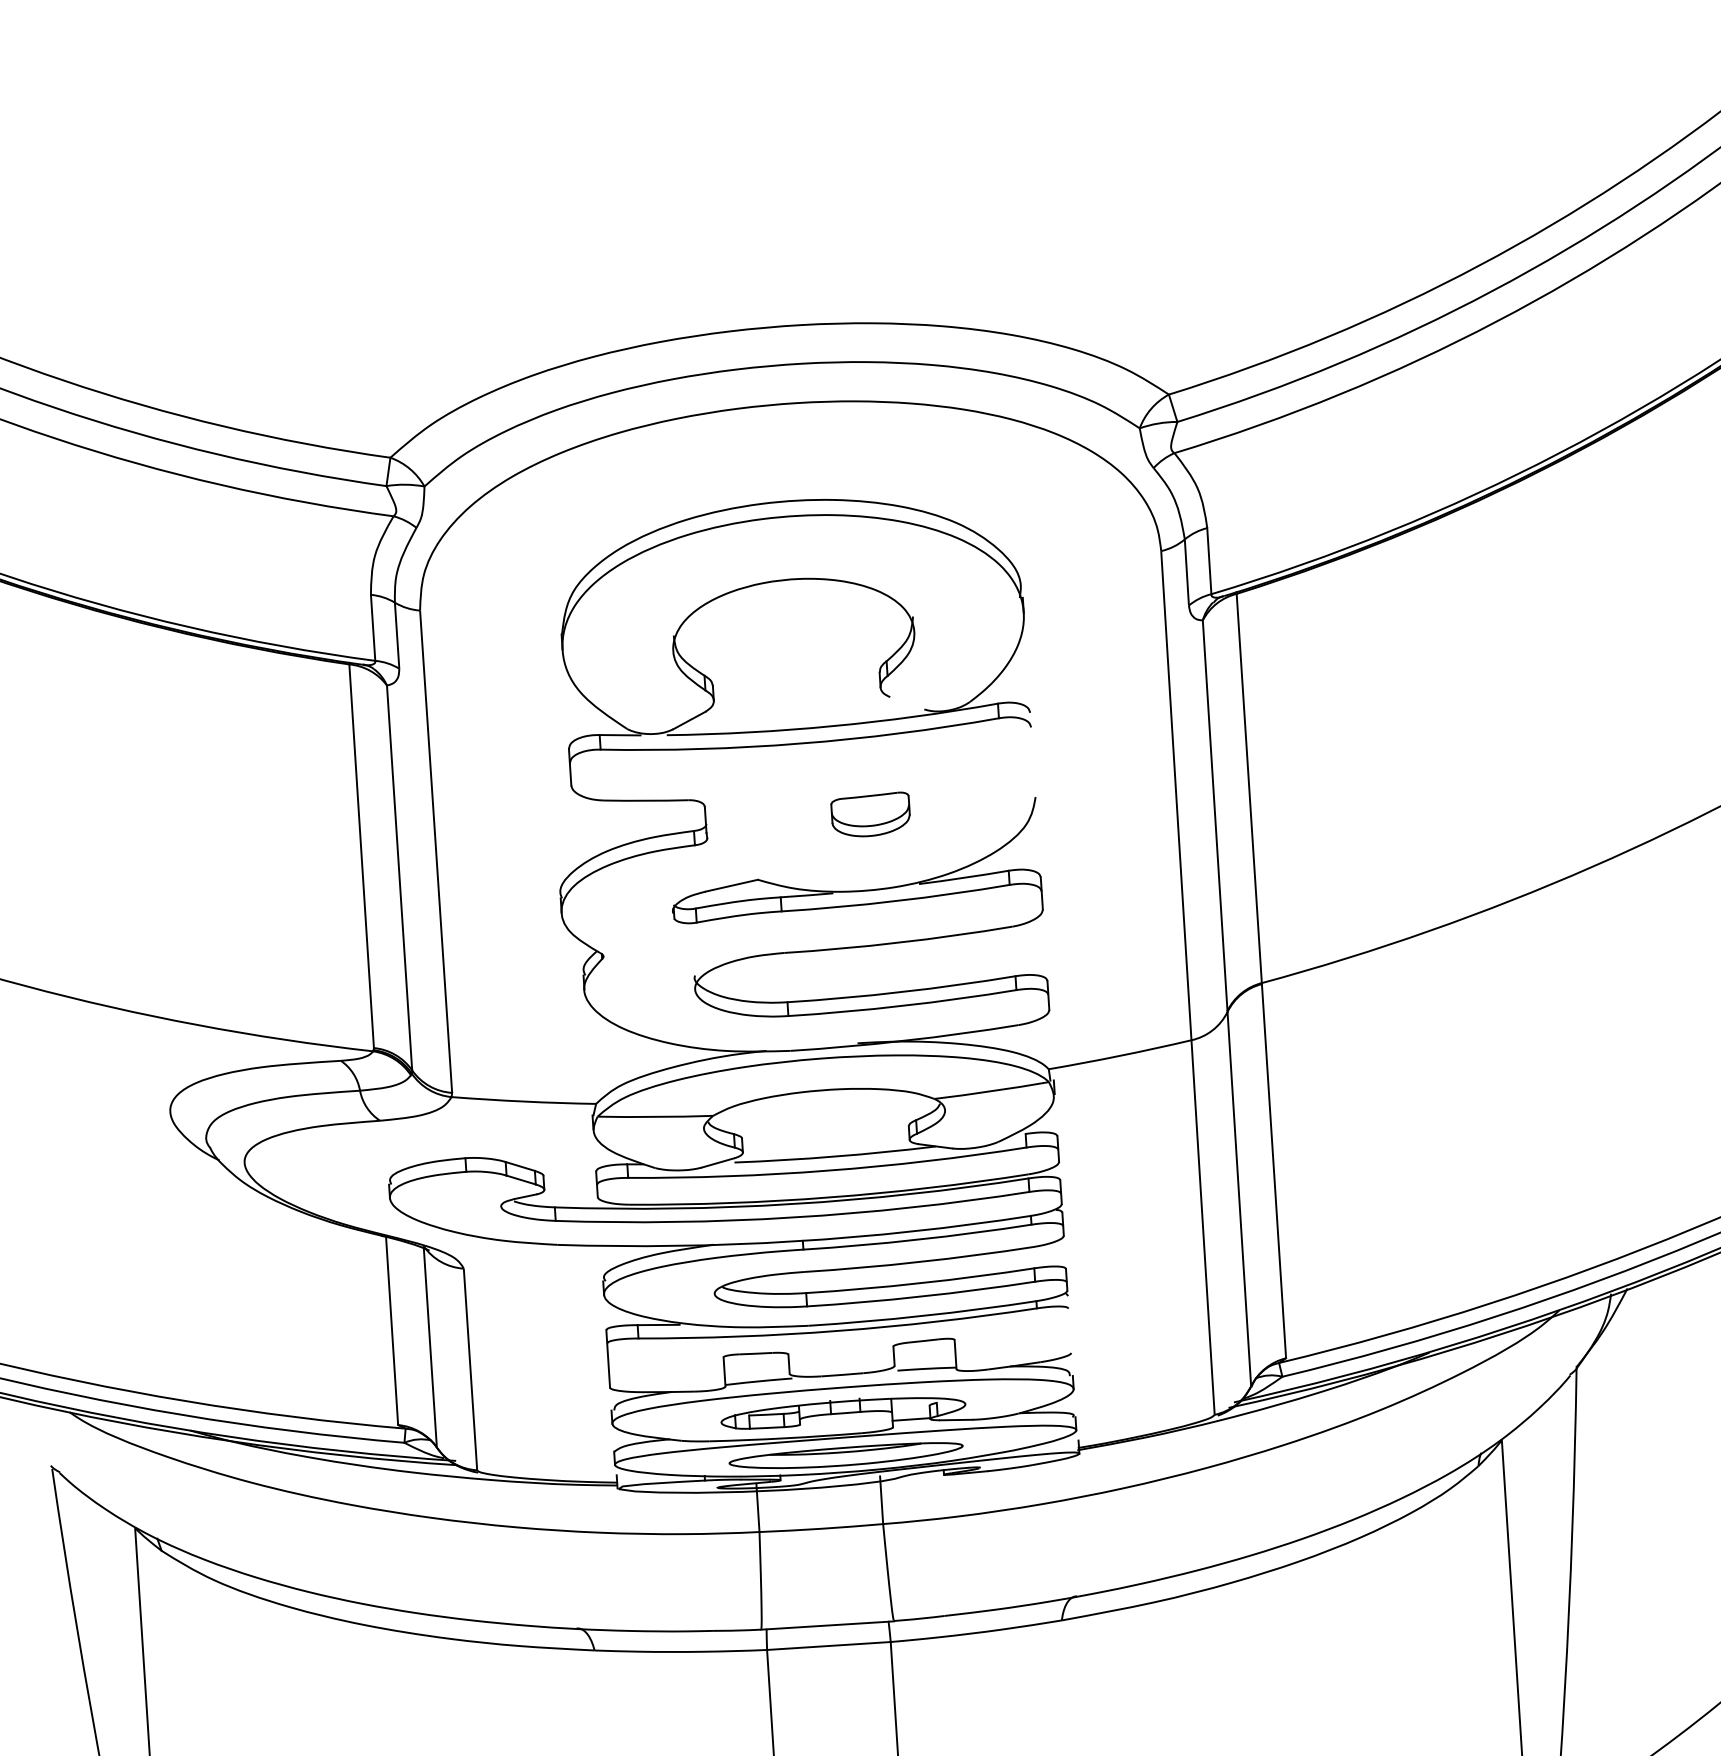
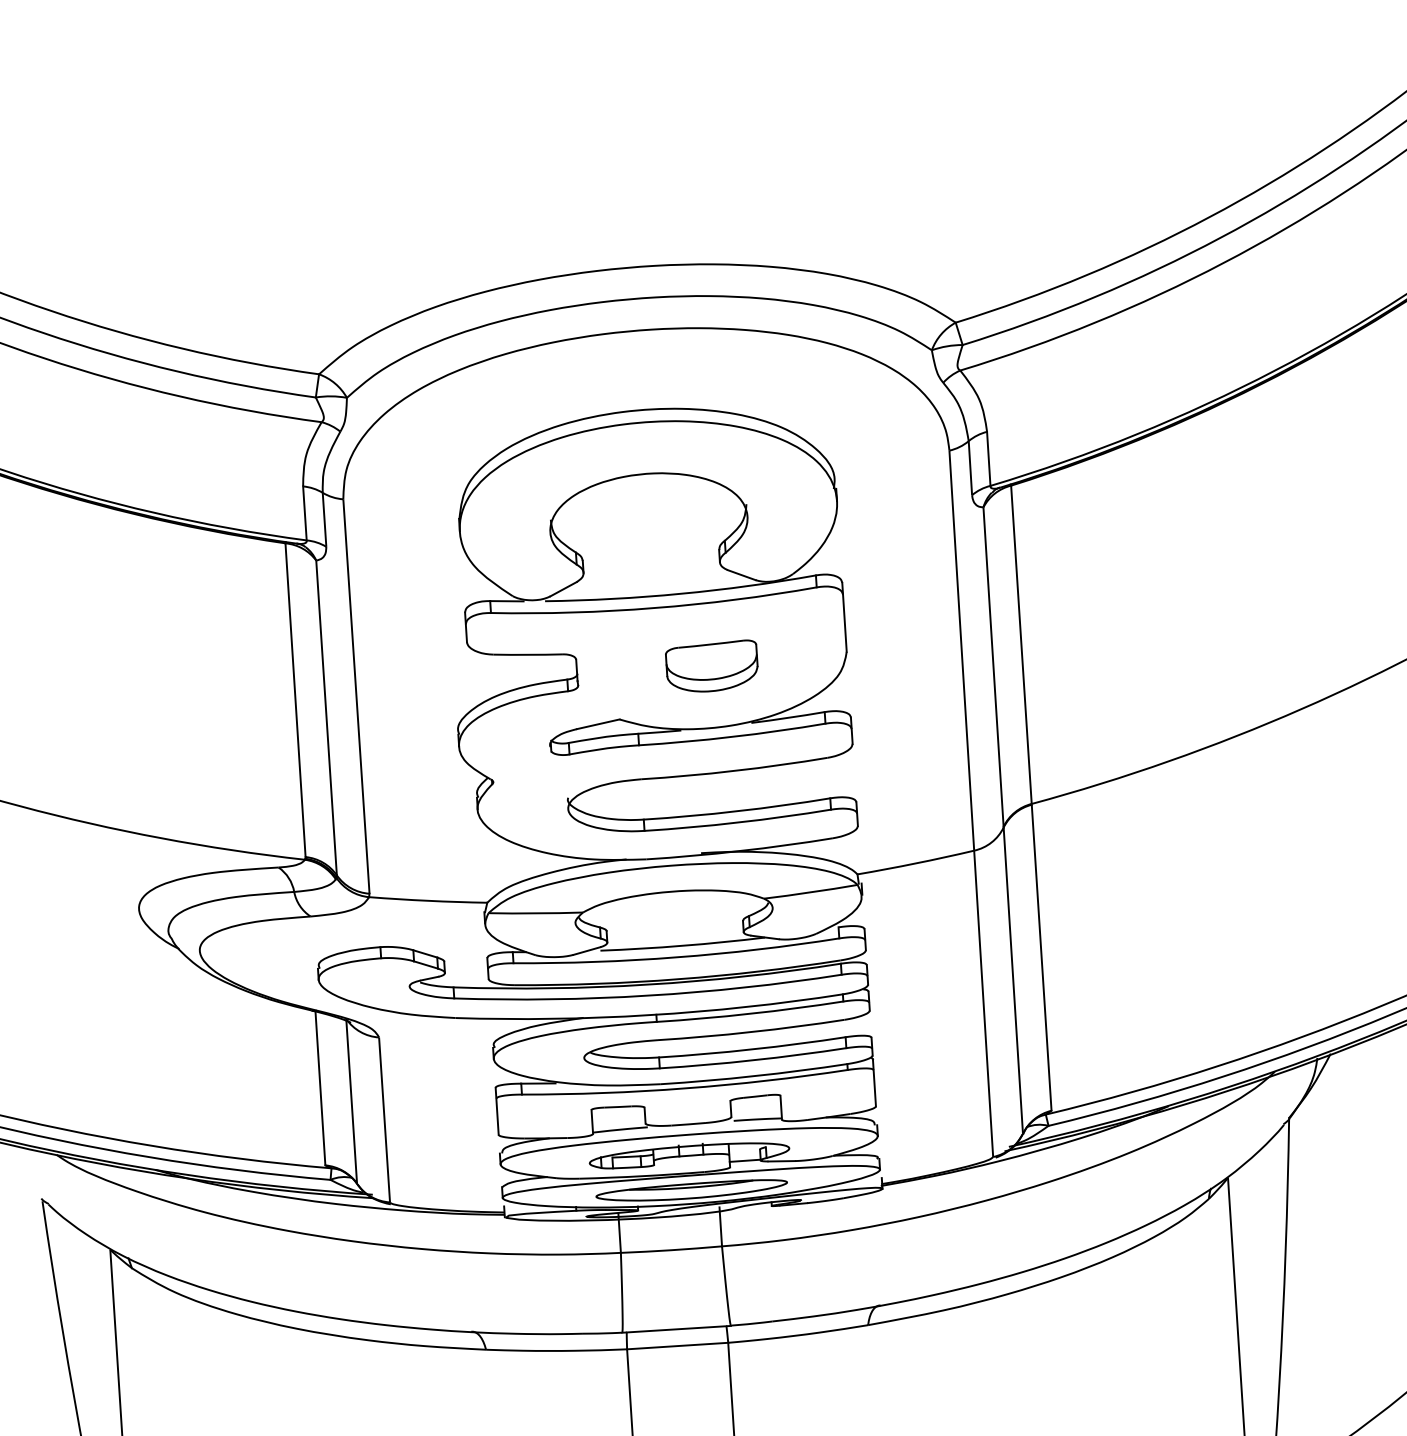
line: (907, 703) -> (741, 575), added
line: (1032, 754) -> (844, 617), added
part: (870, 814) -> (711, 666), size x1.43
line: (1069, 1323) -> (874, 1082), added

